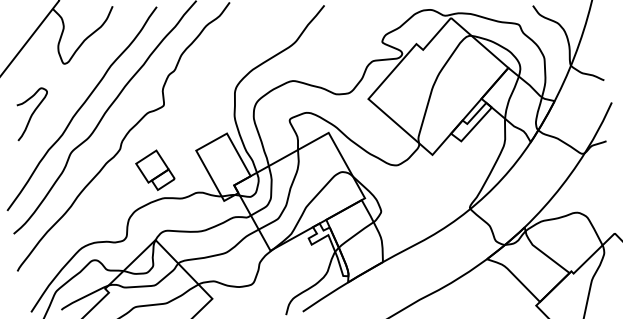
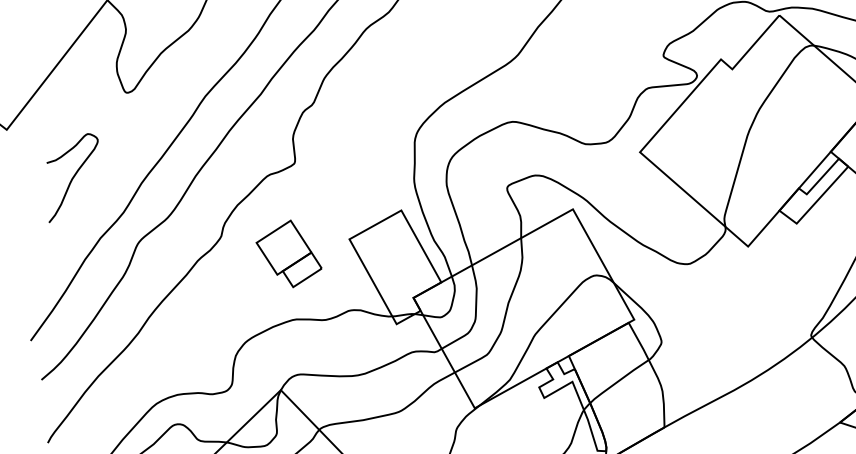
part: (155, 170) -> (289, 254), moved

